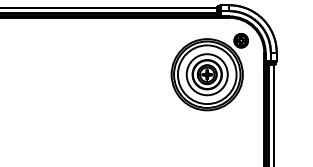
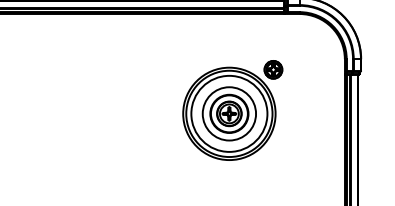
part: (209, 72) -> (232, 110), moved

